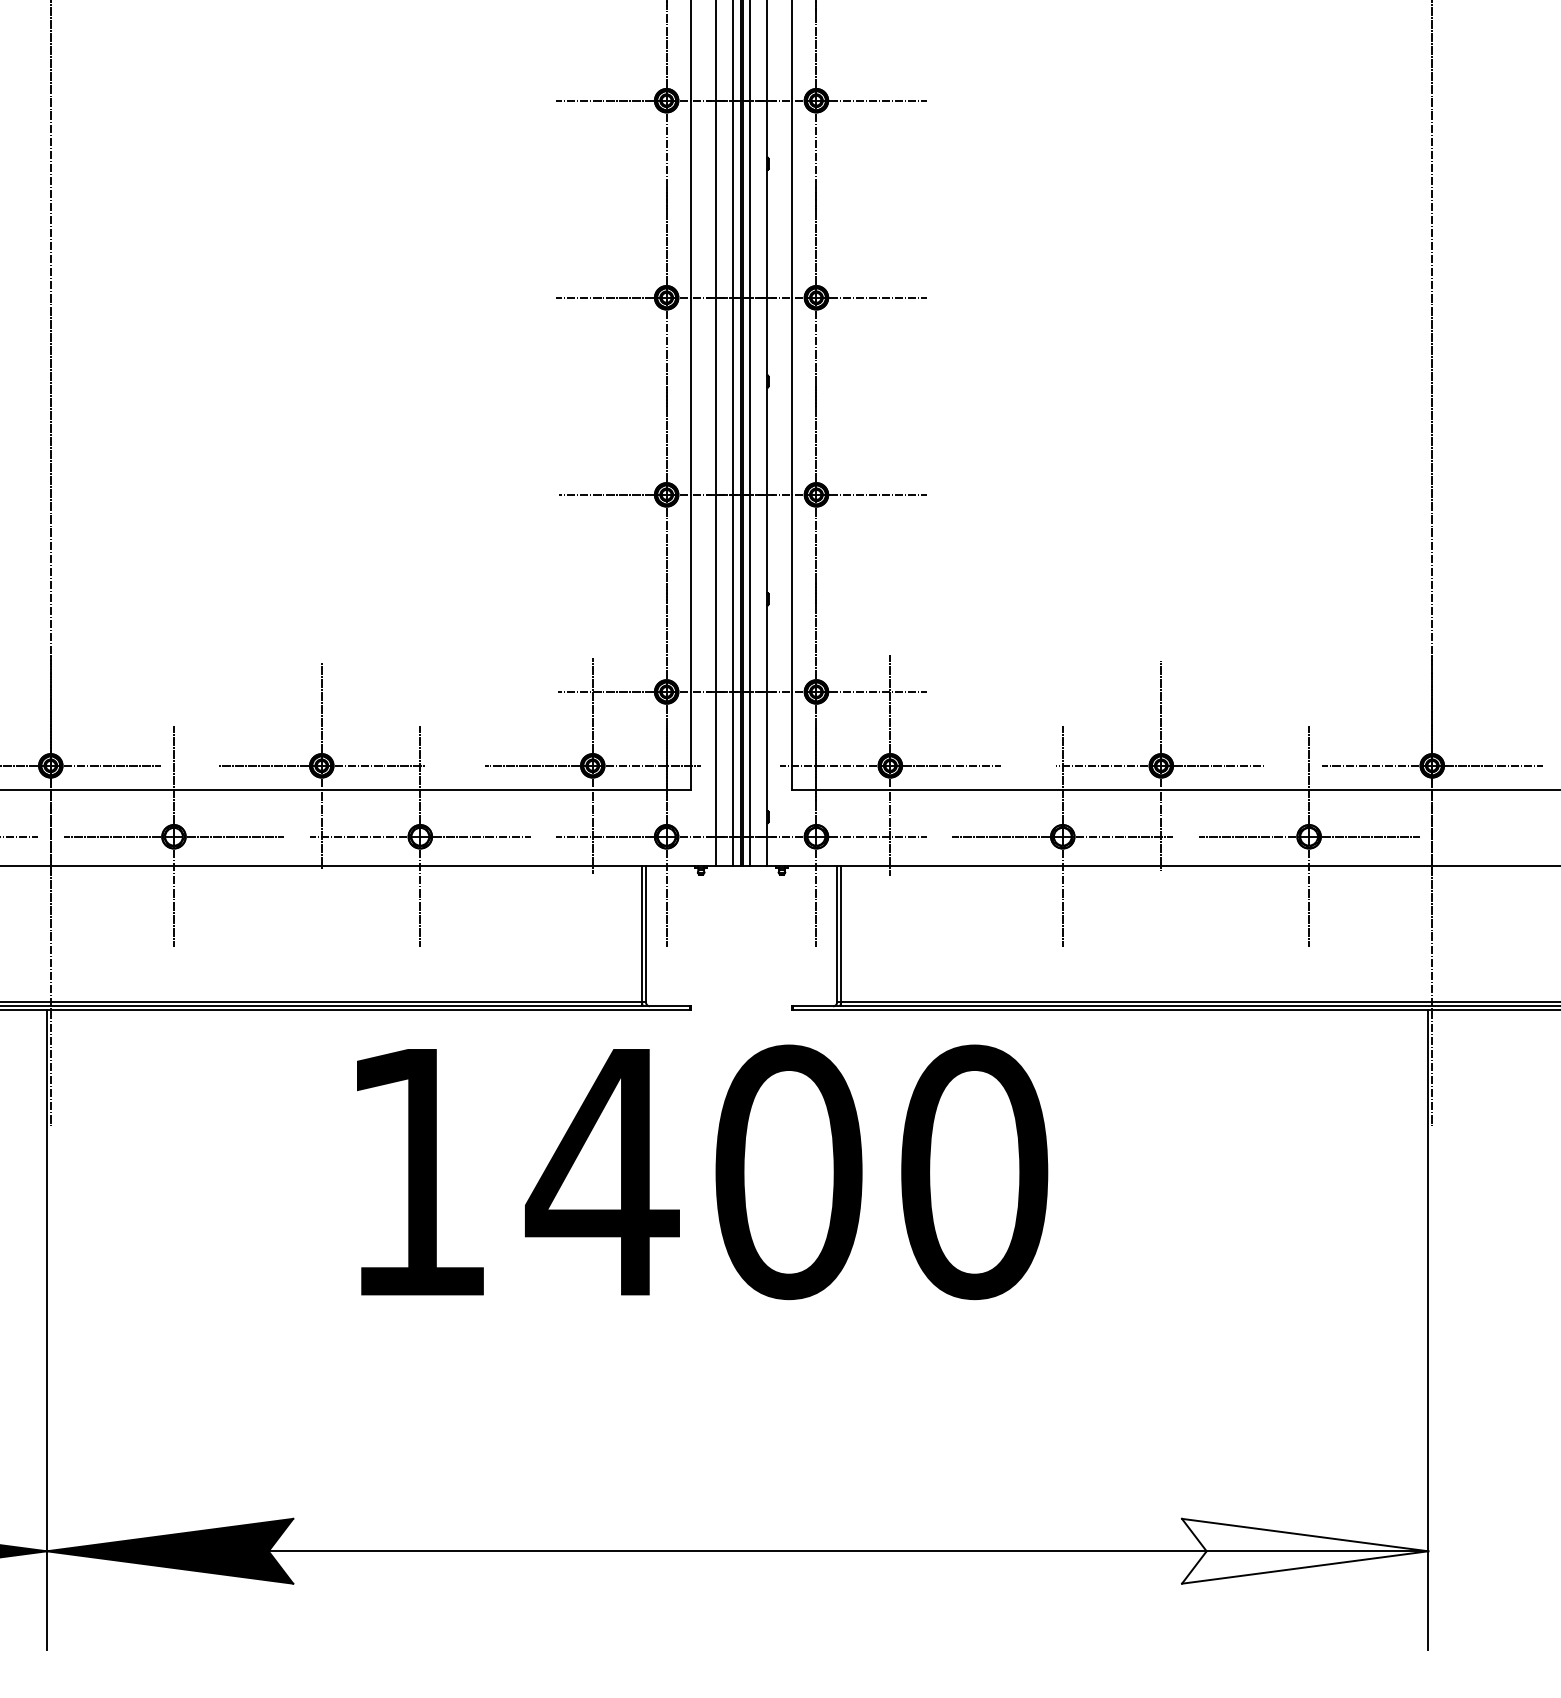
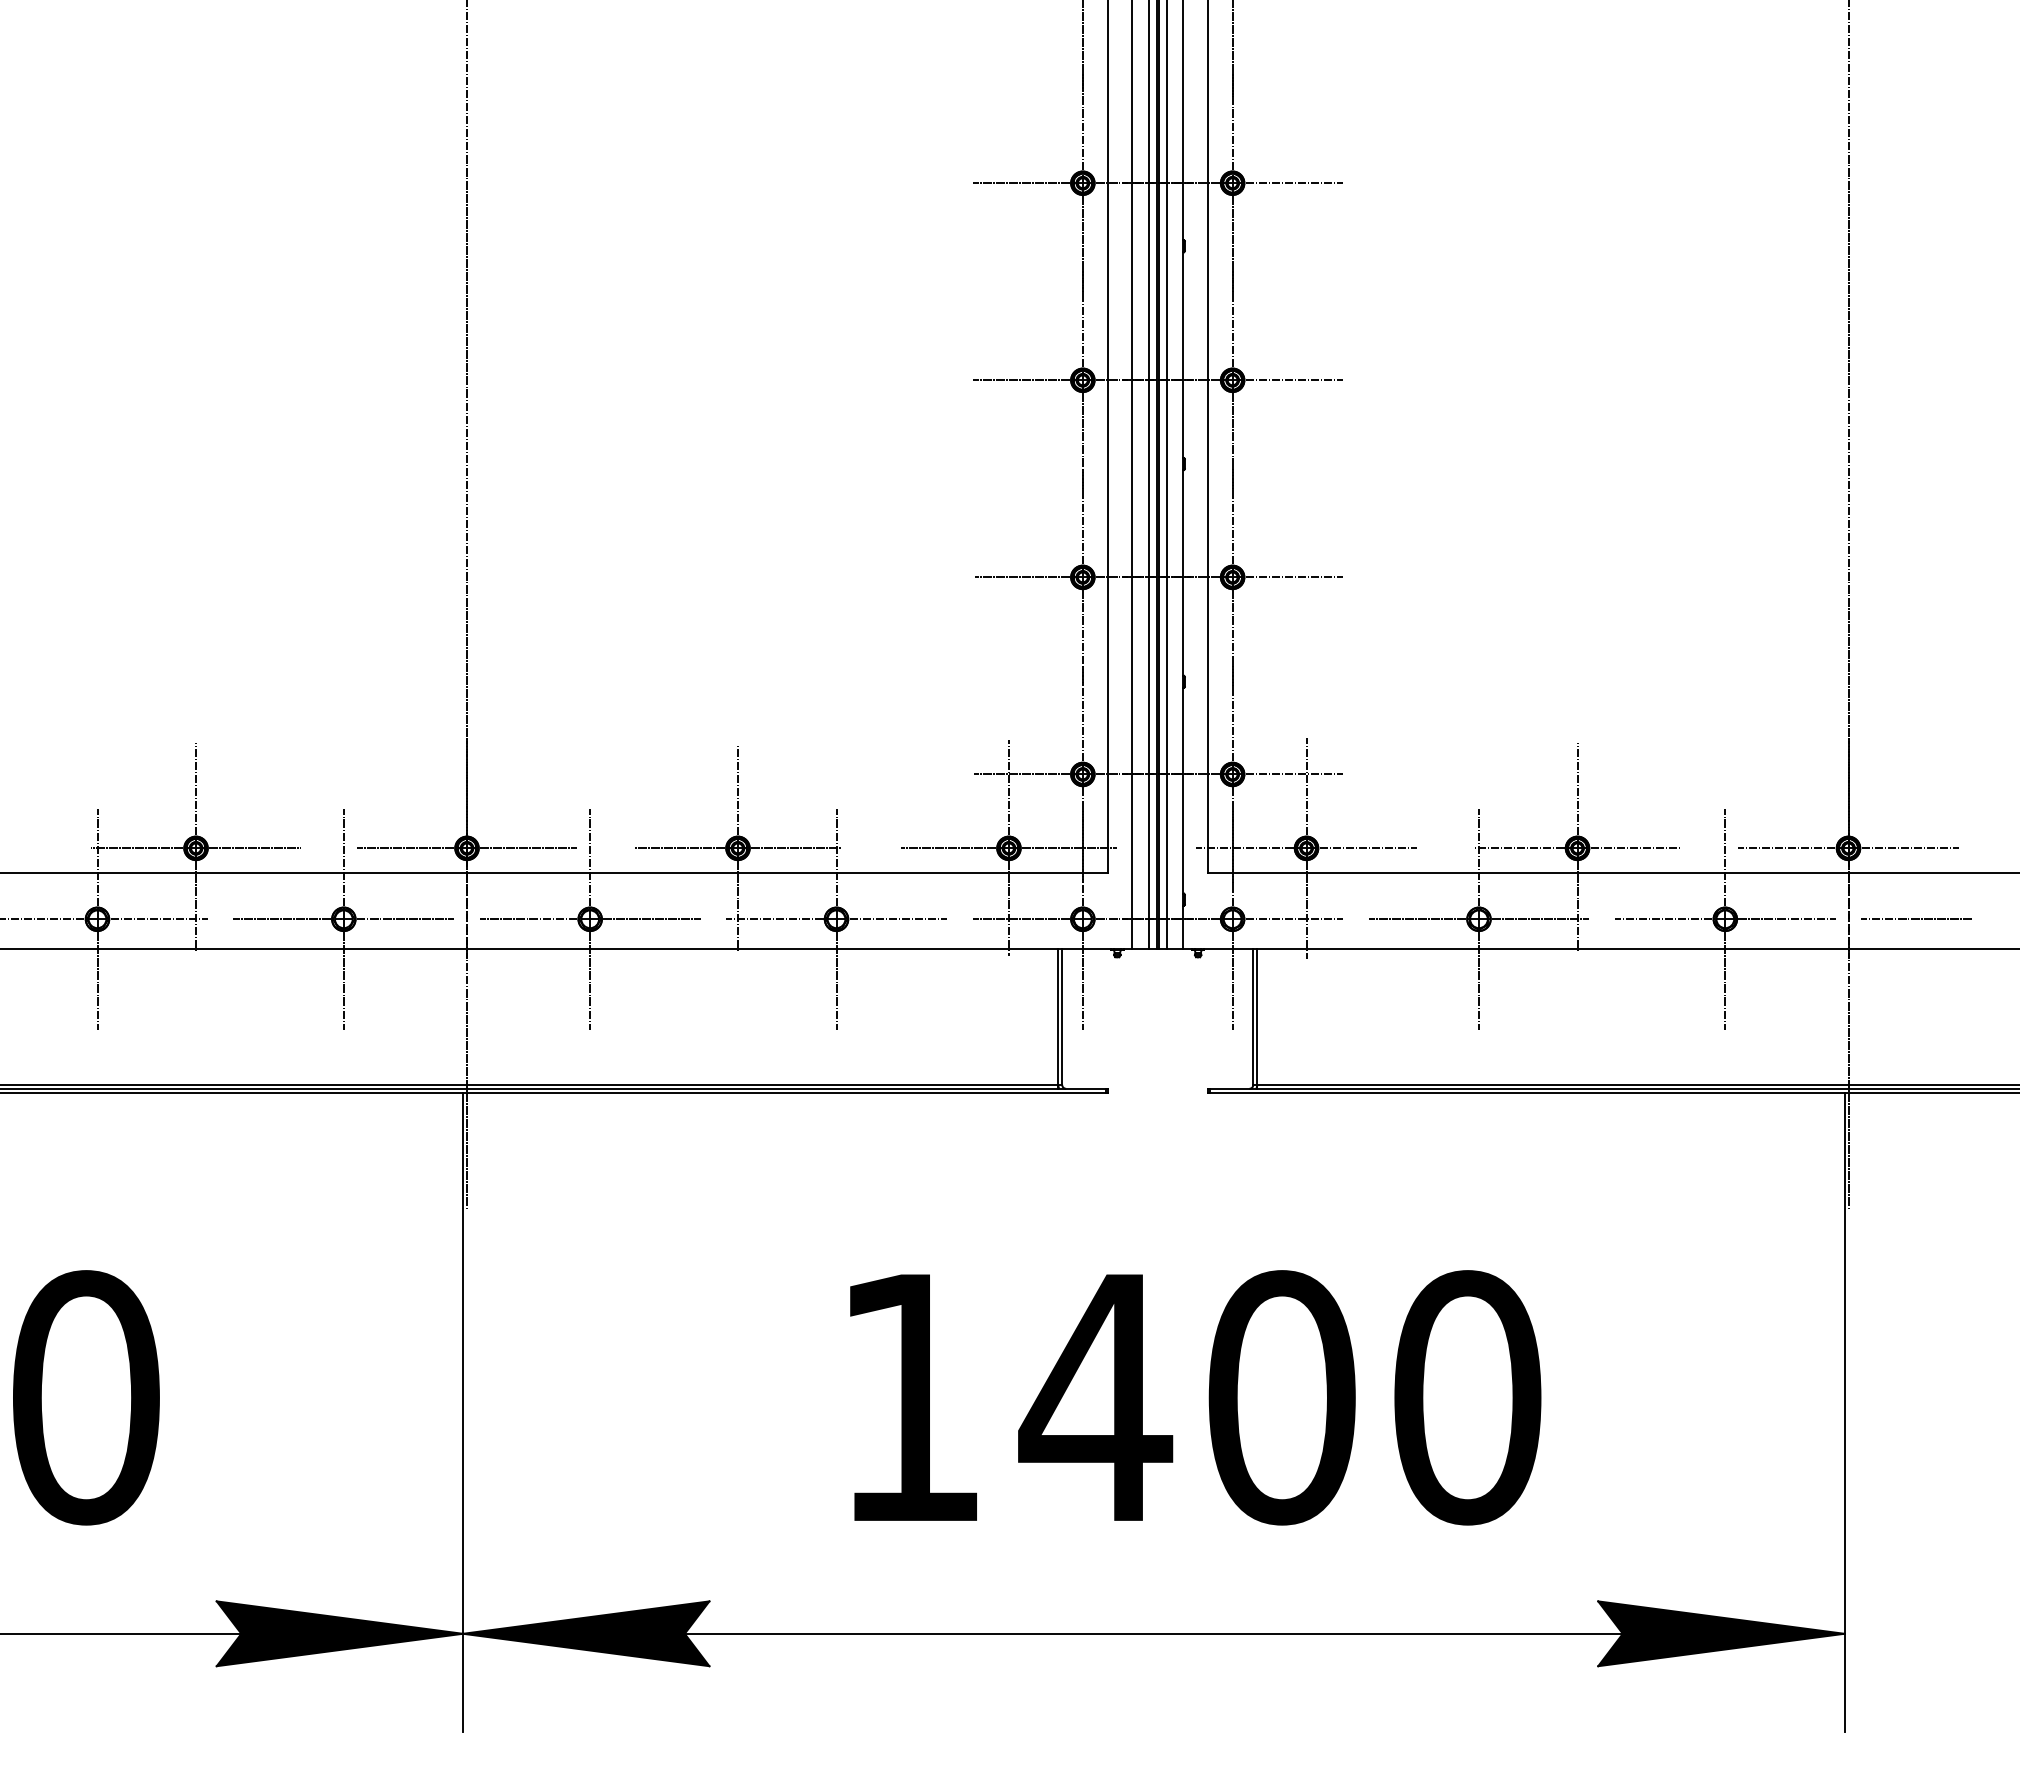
line: (1500, 836) -> (1916, 919), added
text: (702, 1171) -> (1195, 1397), moved
fill: (1305, 1550) -> (1721, 1633), added

